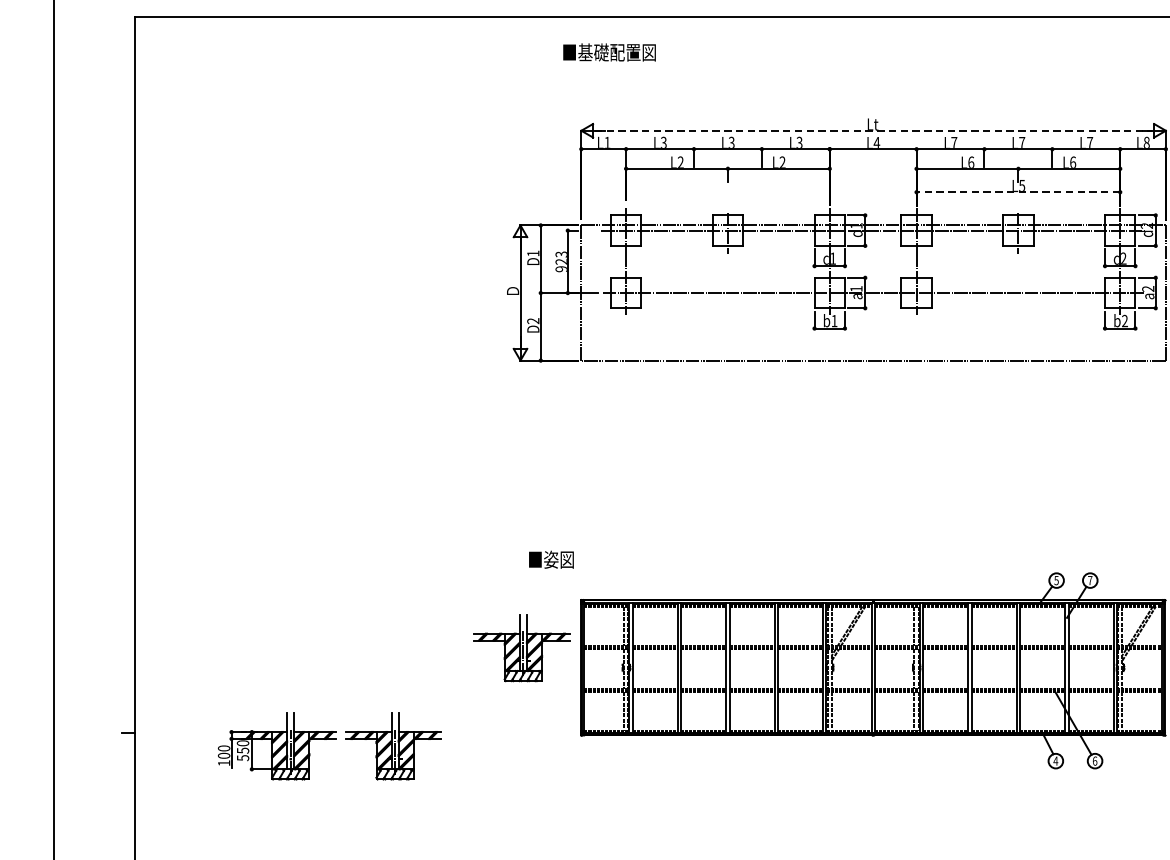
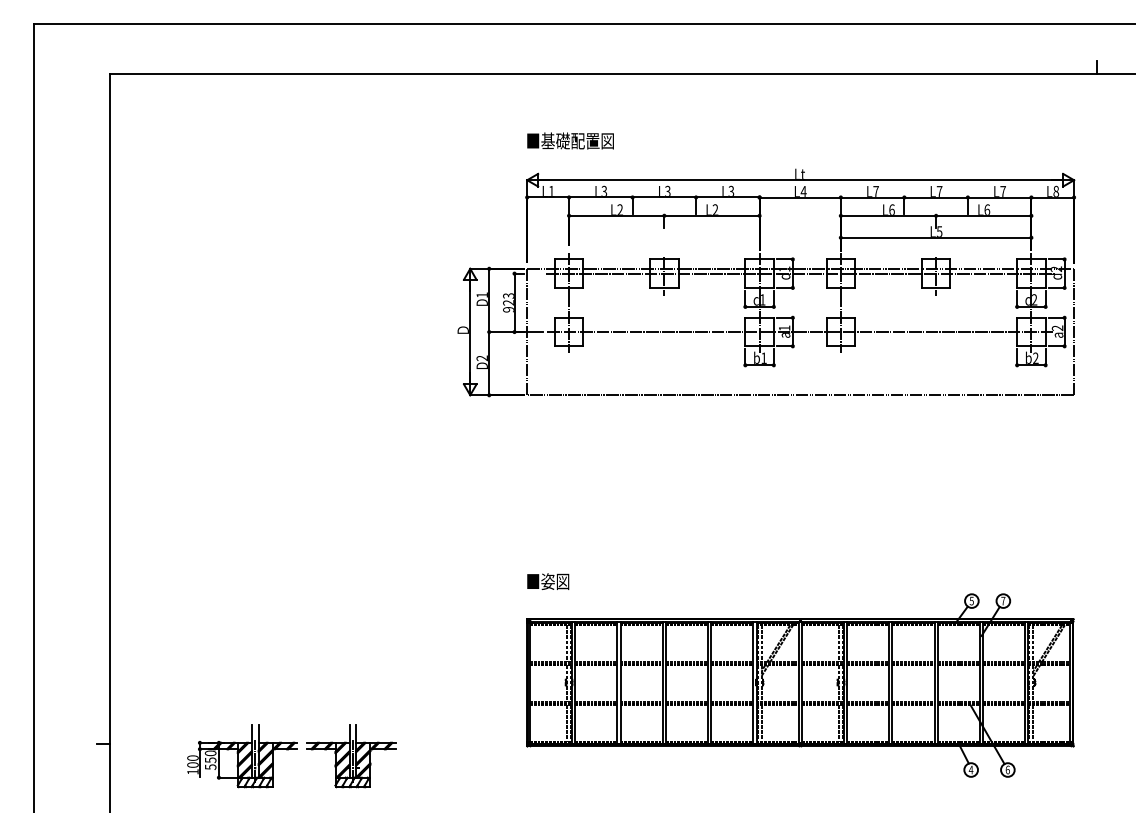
text: (609, 51) -> (570, 140), moved
line: (873, 131) -> (800, 180), dashed -> solid
line: (1017, 191) -> (935, 237), dashed -> solid
text: (551, 559) -> (548, 581), moved
part: (521, 648) -> (471, 664), removed

